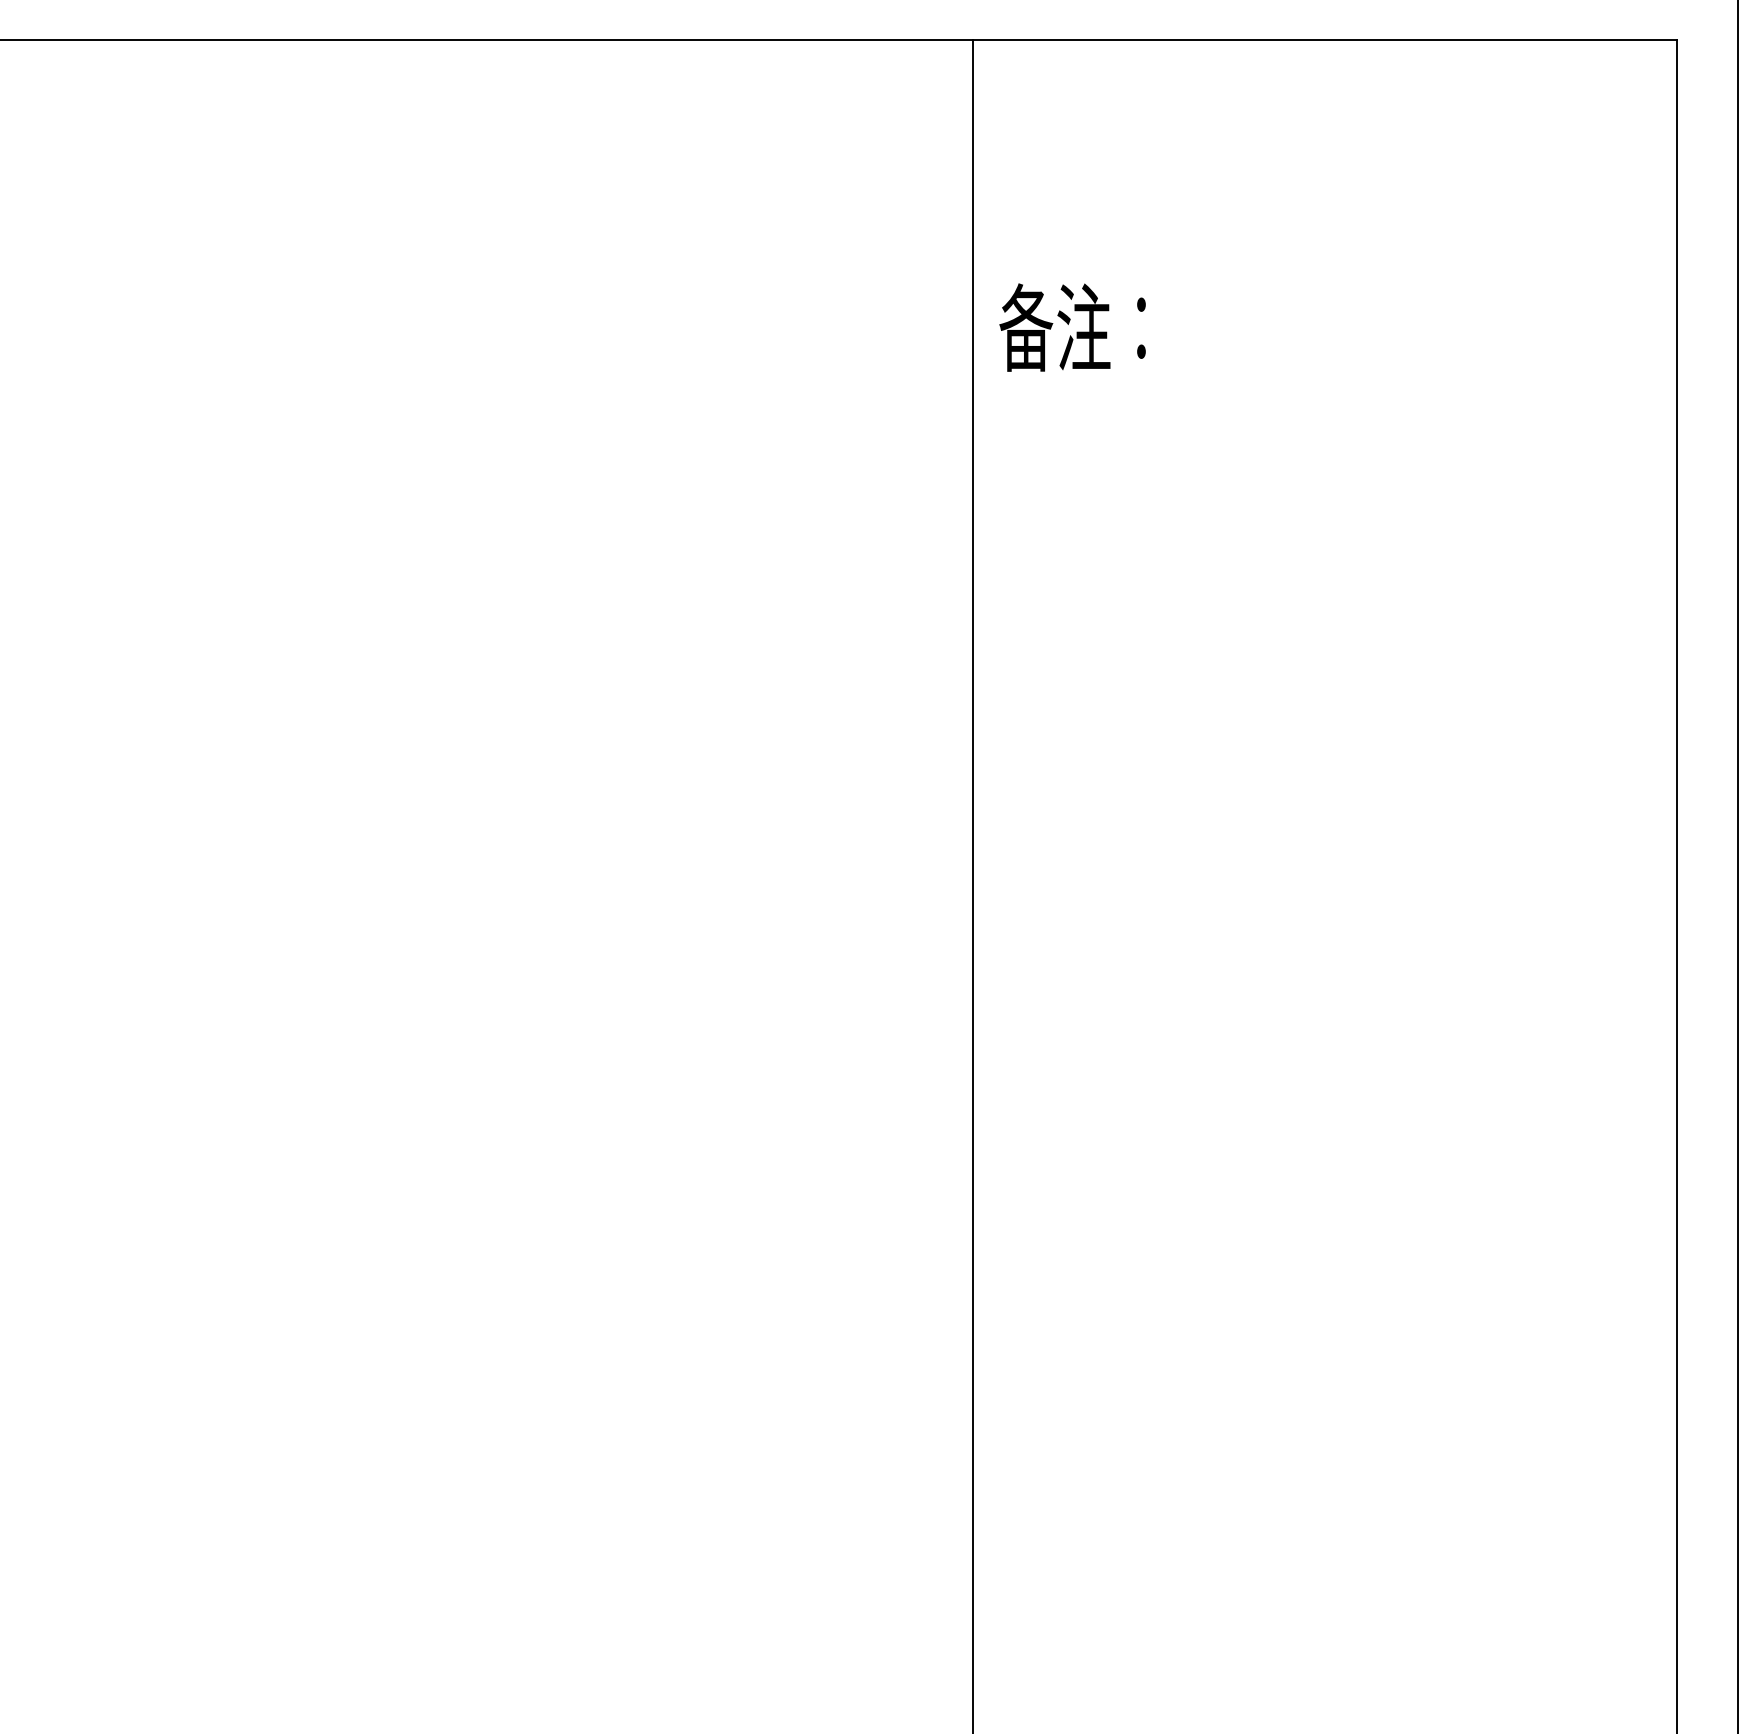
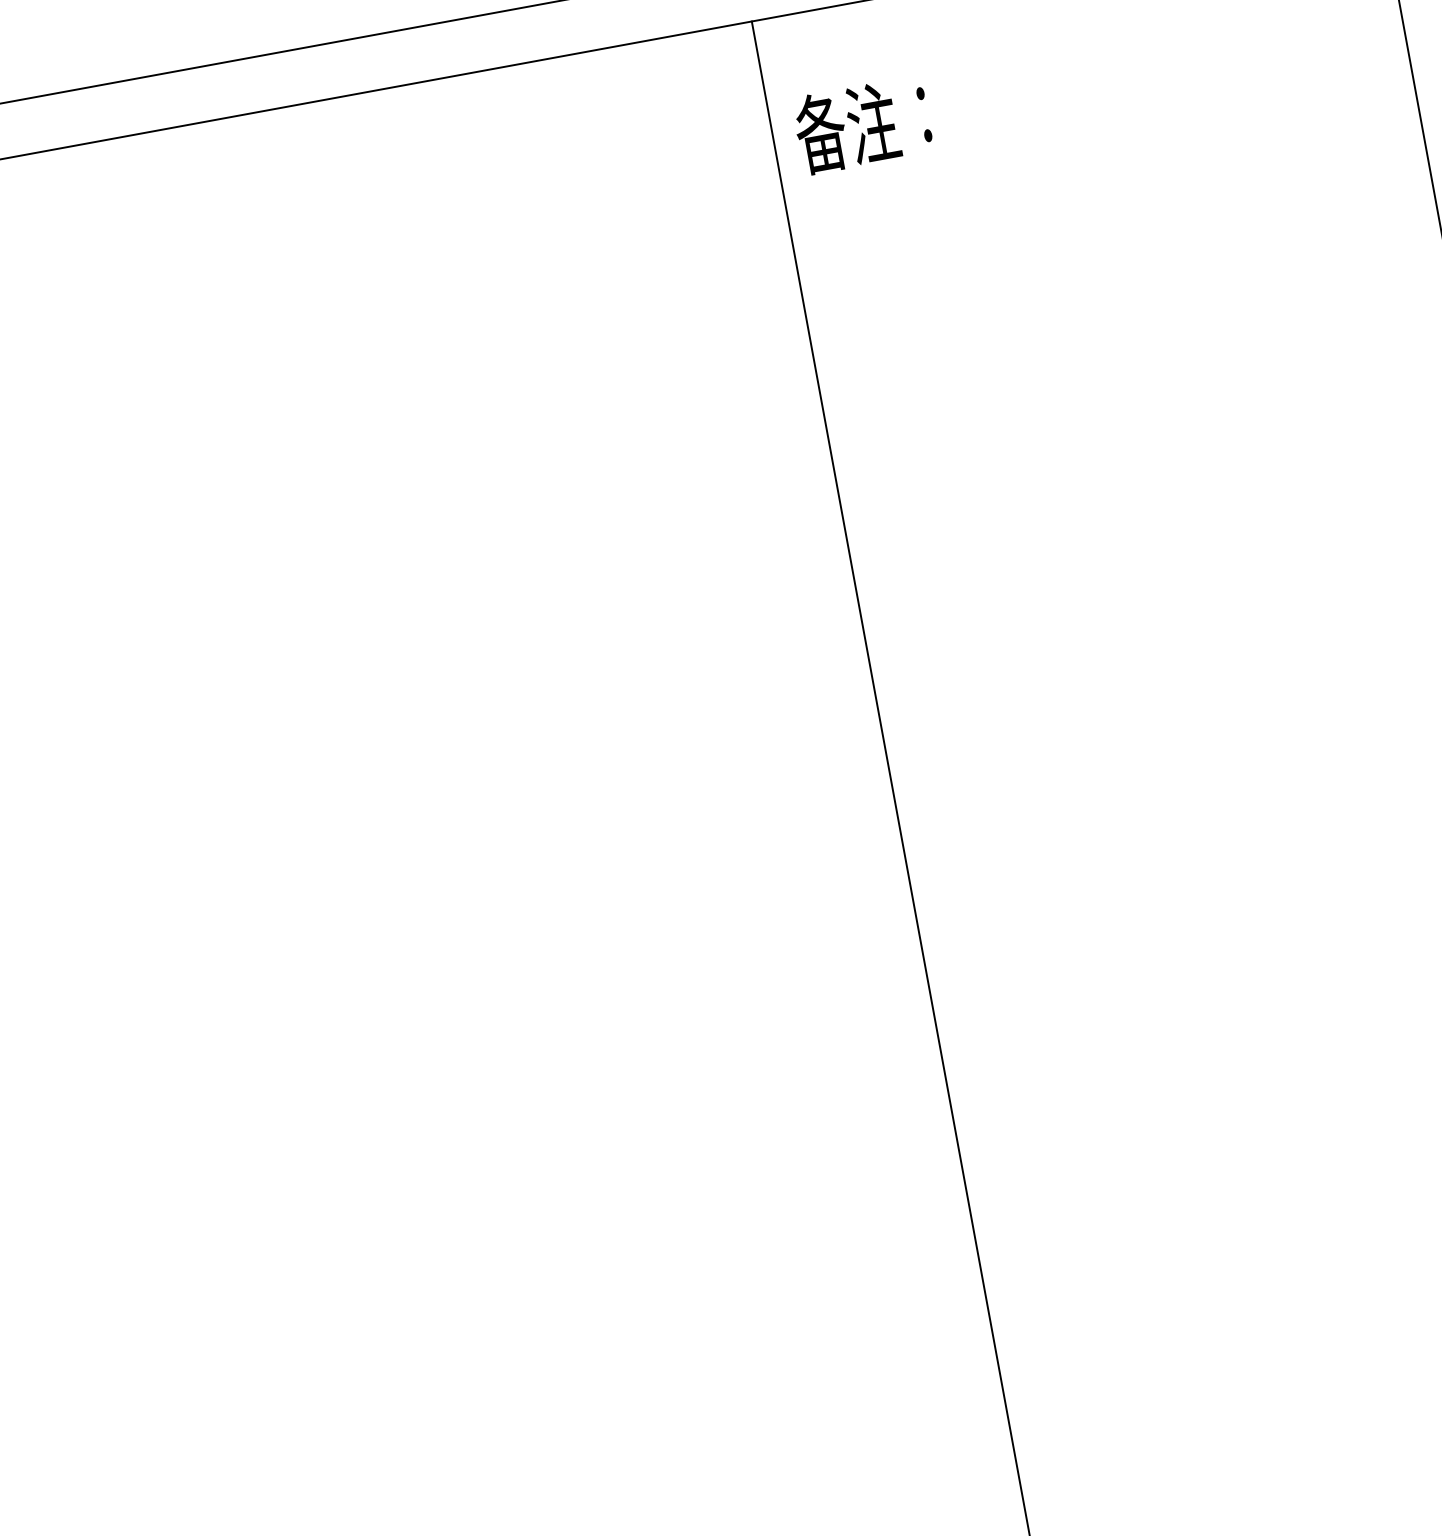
text: (1072, 327) -> (862, 125), moved

